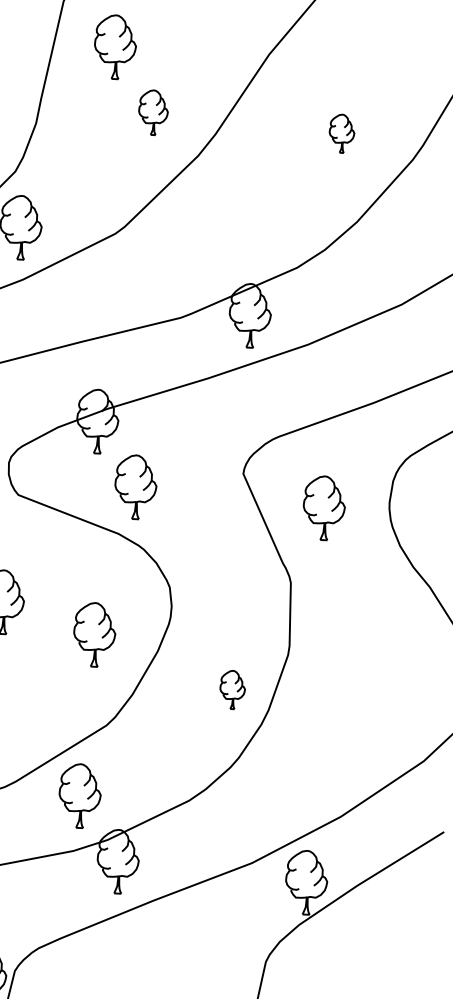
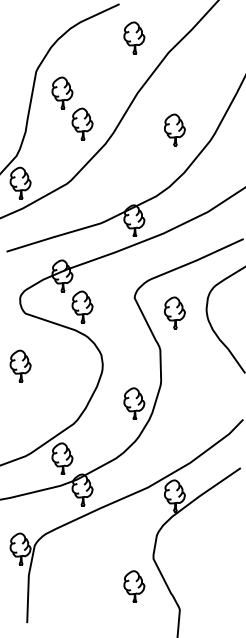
part: (153, 111) -> (82, 123), size x1.43
part: (341, 132) -> (174, 129), size x1.67
part: (93, 633) -> (65, 379), removed
part: (232, 689) -> (134, 403), size x1.67

